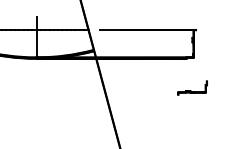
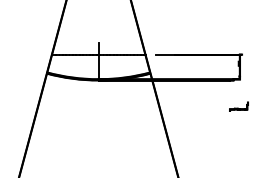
part: (192, 87) -> (238, 106), size x0.7

